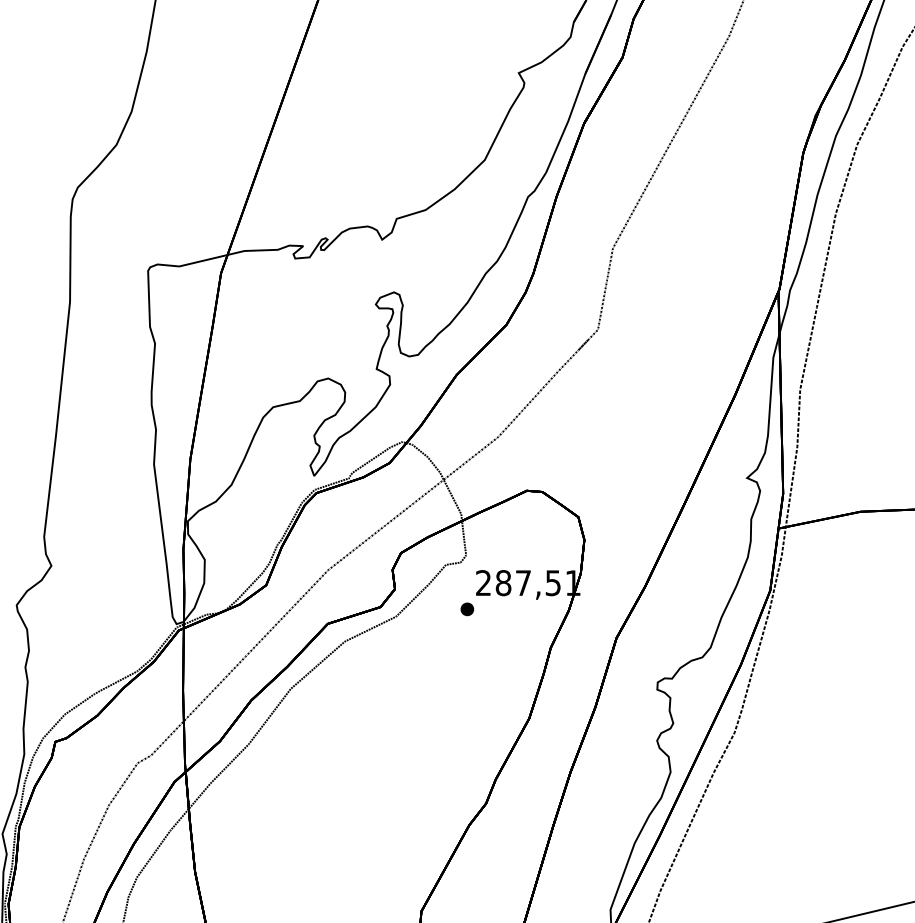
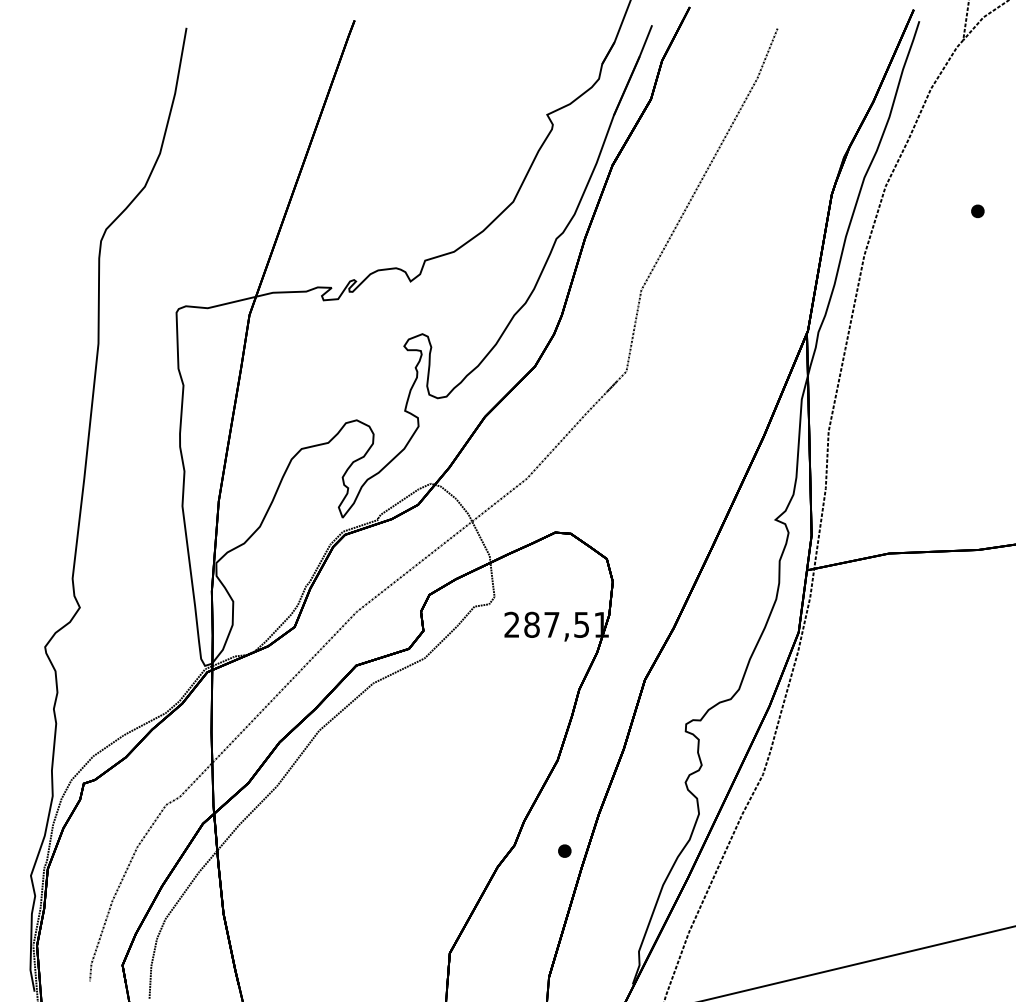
part: (467, 608) -> (564, 850), moved

